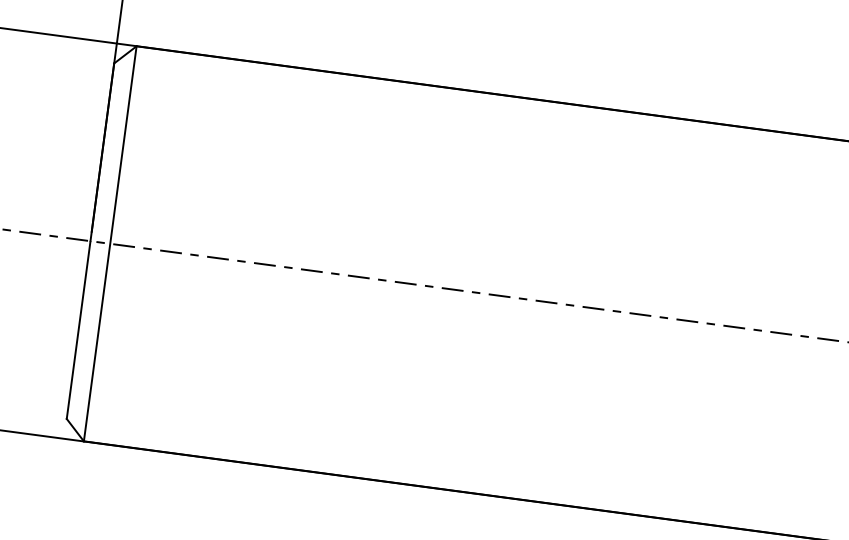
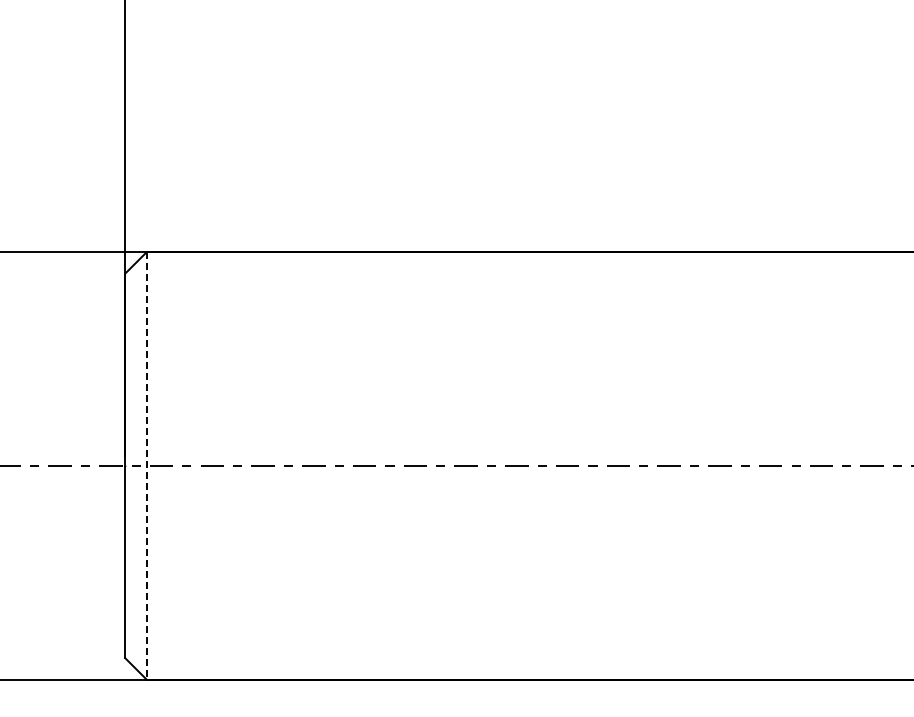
line: (110, 243) -> (146, 465), solid -> dashed

